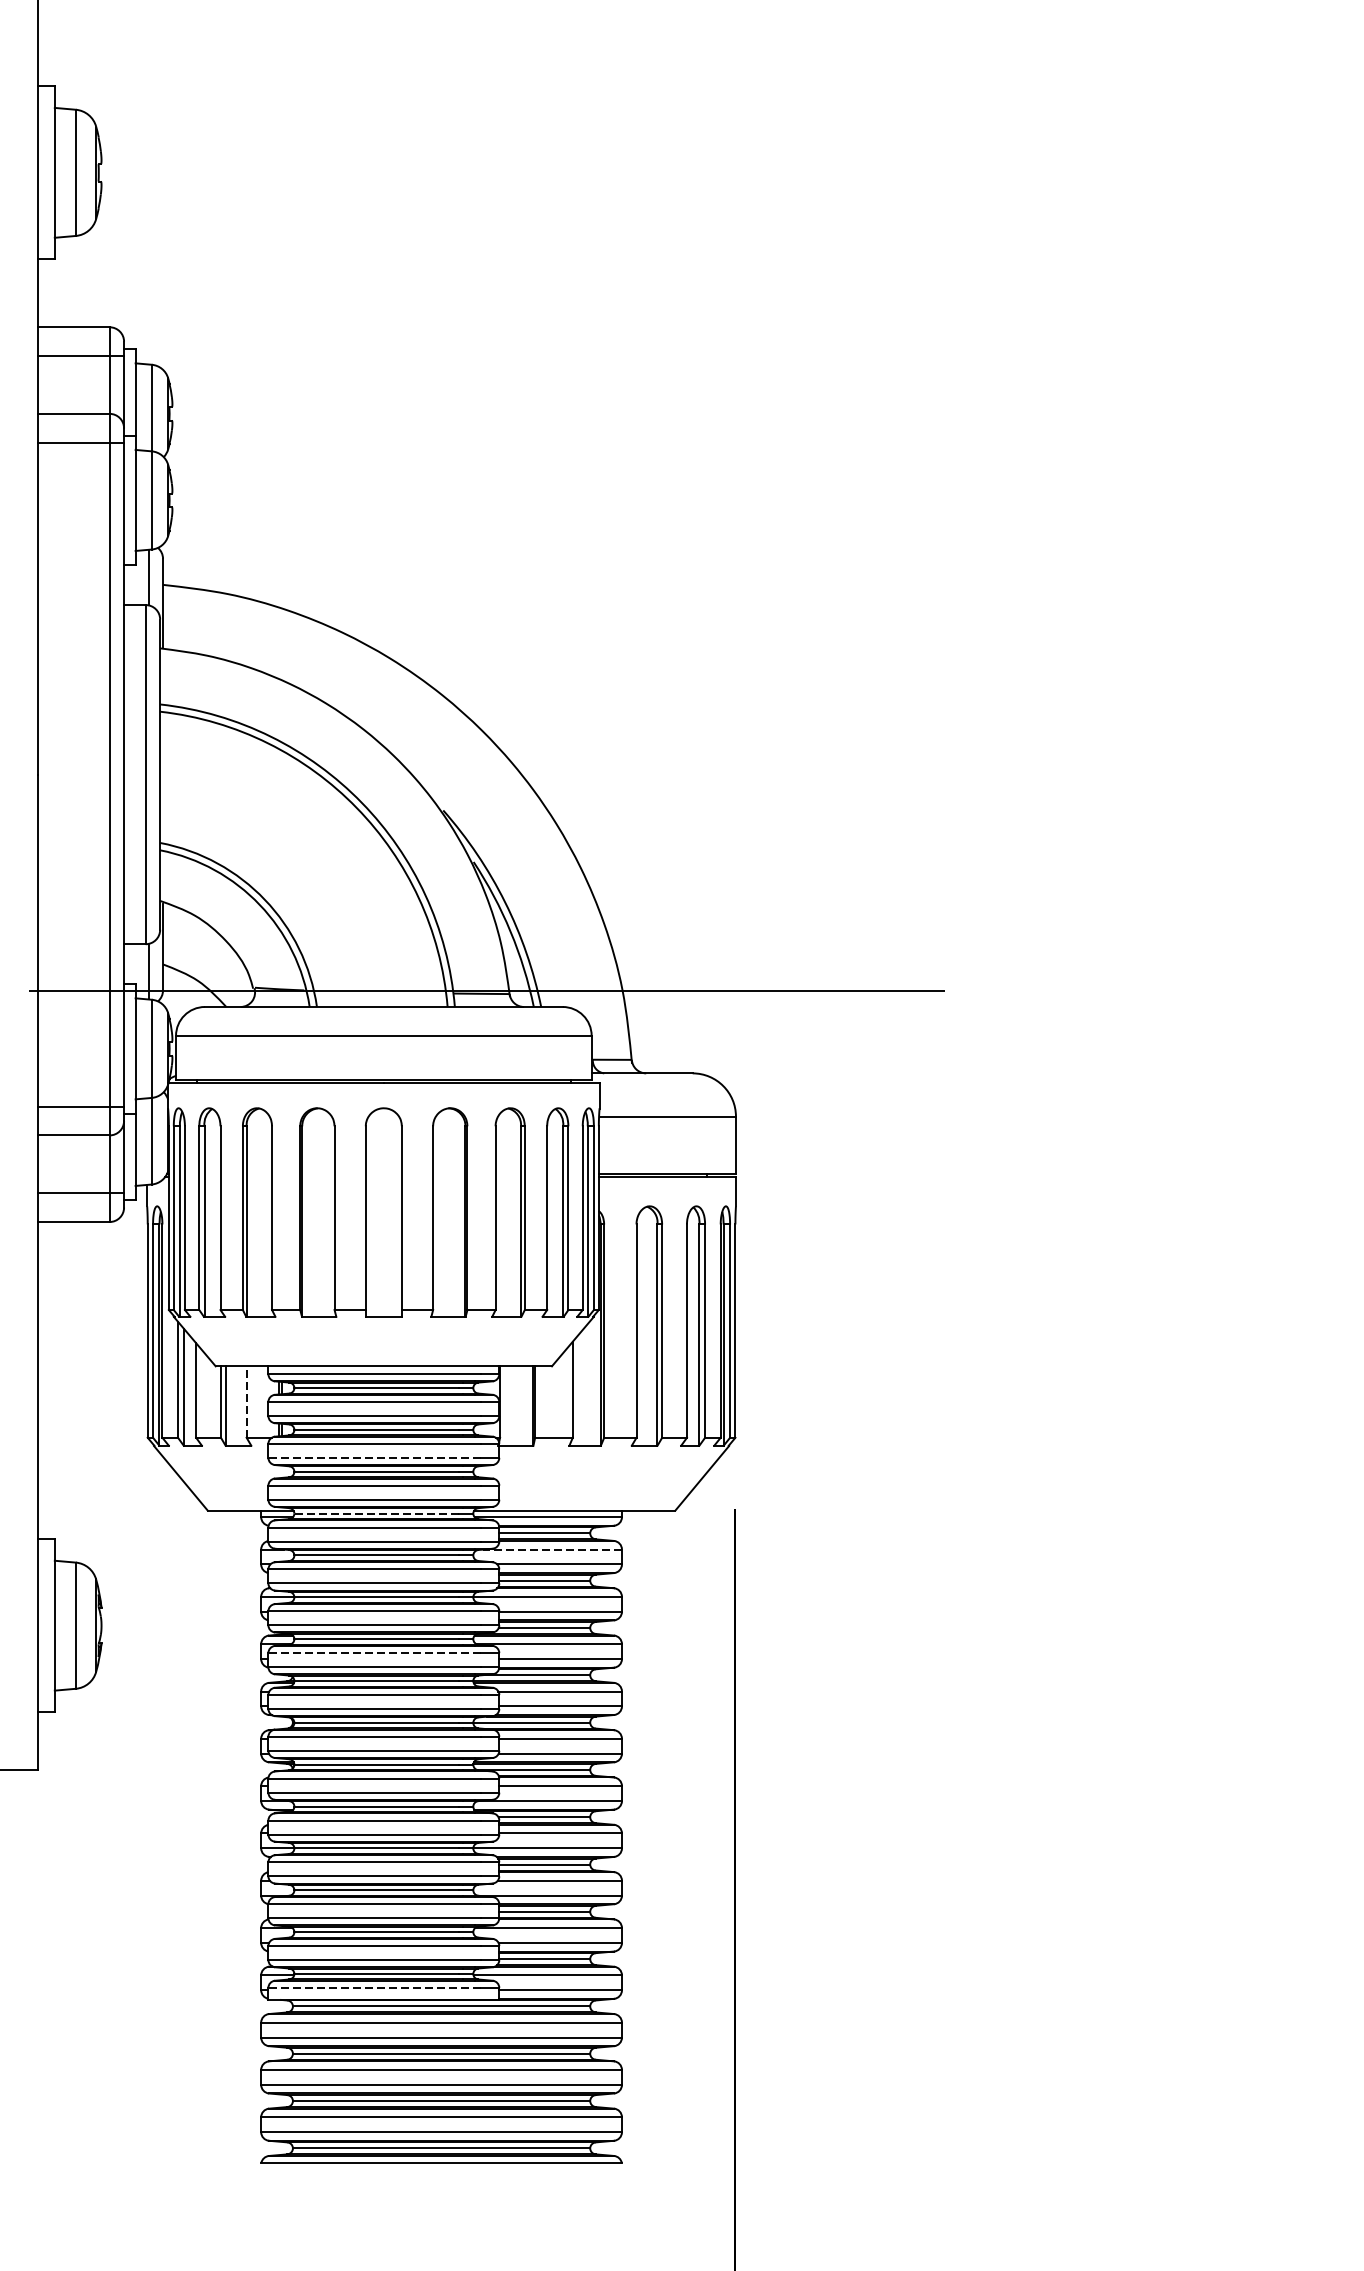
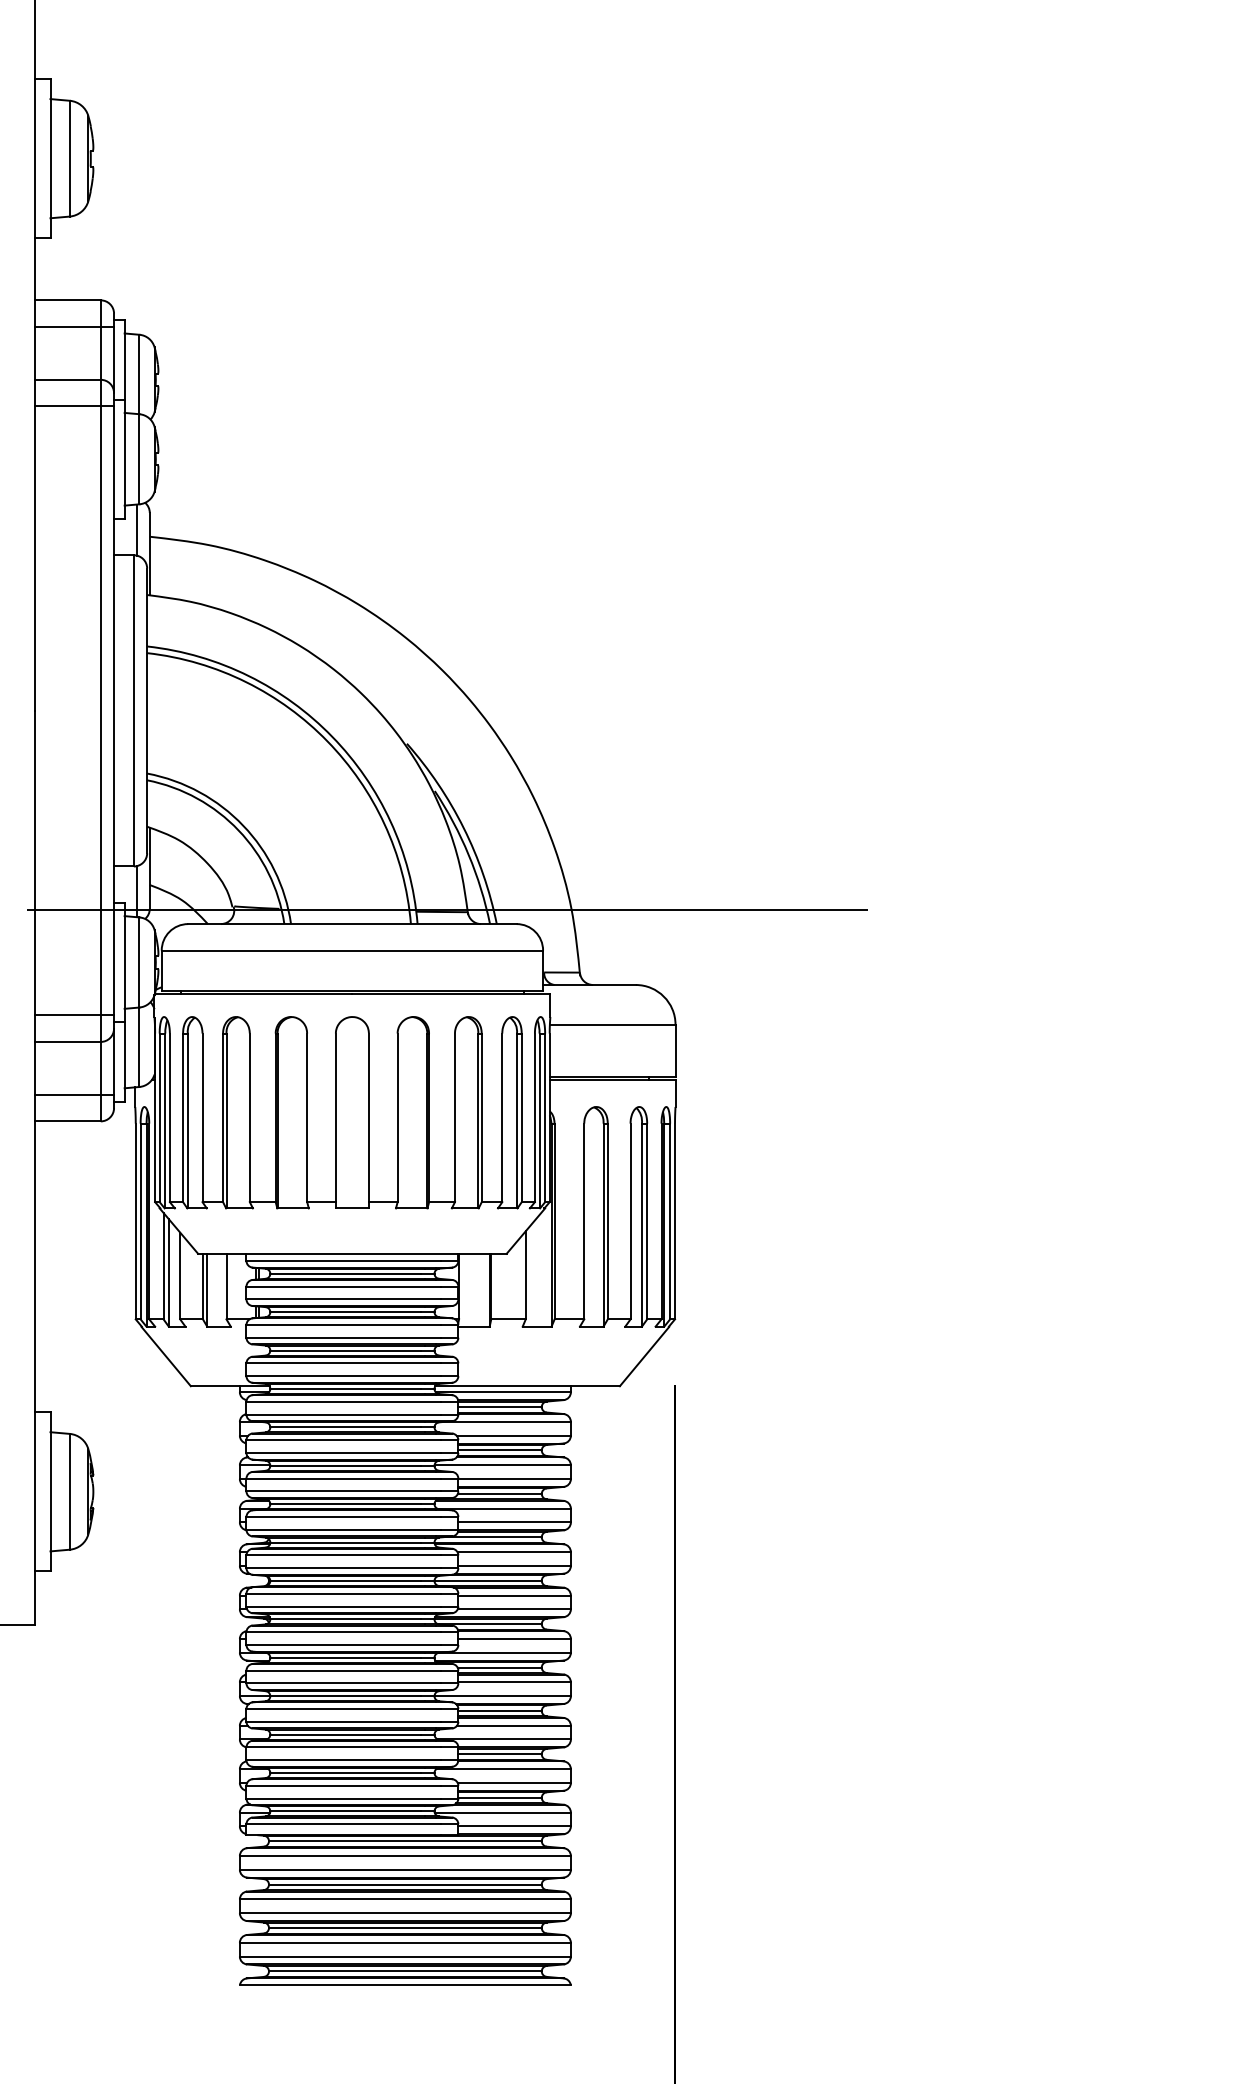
line: (246, 1401) -> (226, 1286), dashed -> solid
line: (374, 1457) -> (343, 1337), dashed -> solid
line: (376, 1513) -> (345, 1388), dashed -> solid
line: (552, 1549) -> (507, 1421), dashed -> solid
line: (374, 1652) -> (343, 1516), dashed -> solid
line: (374, 1988) -> (343, 1824), dashed -> solid

